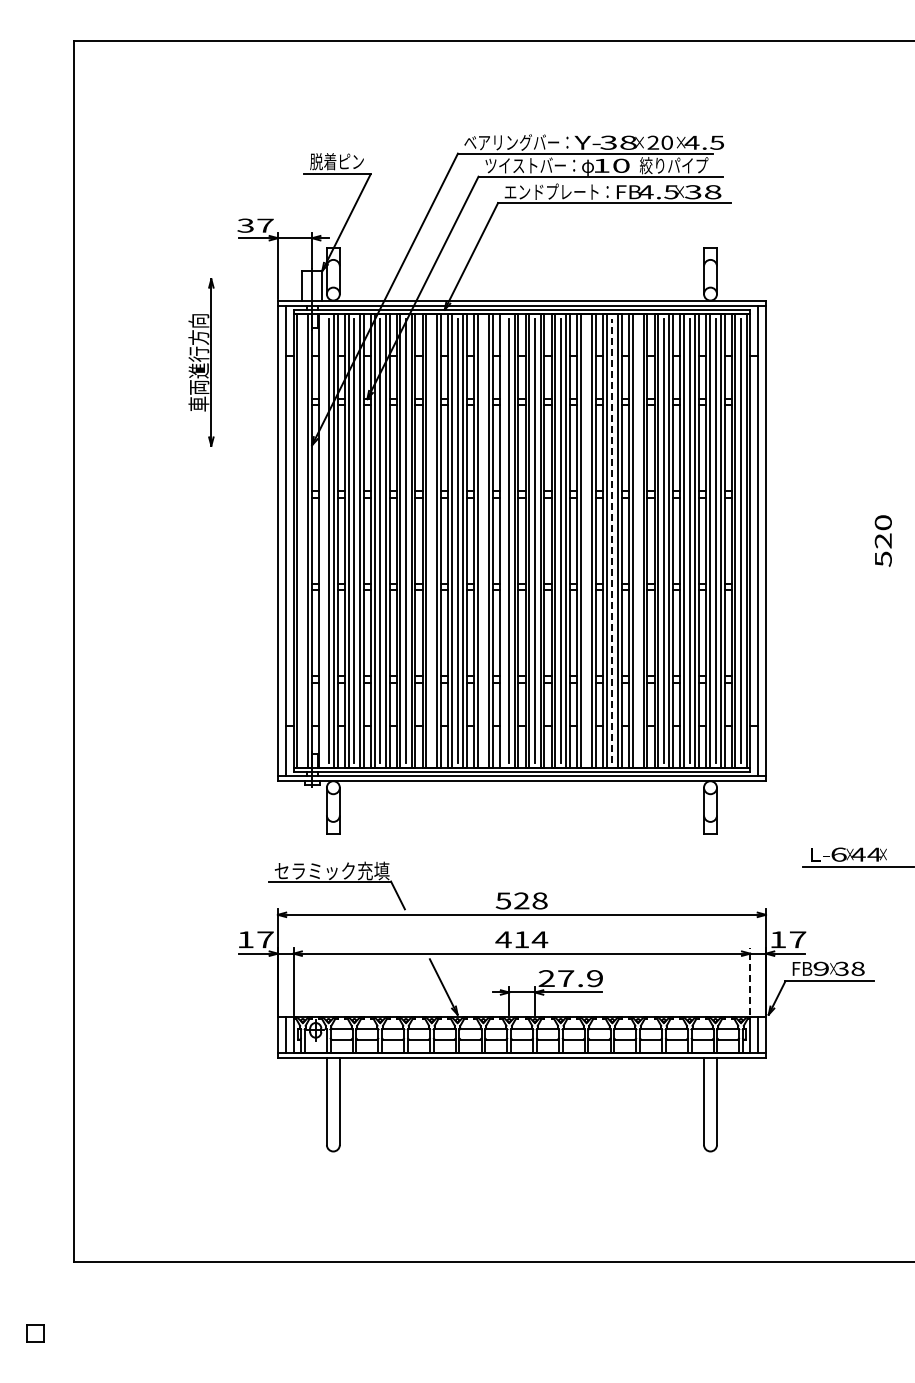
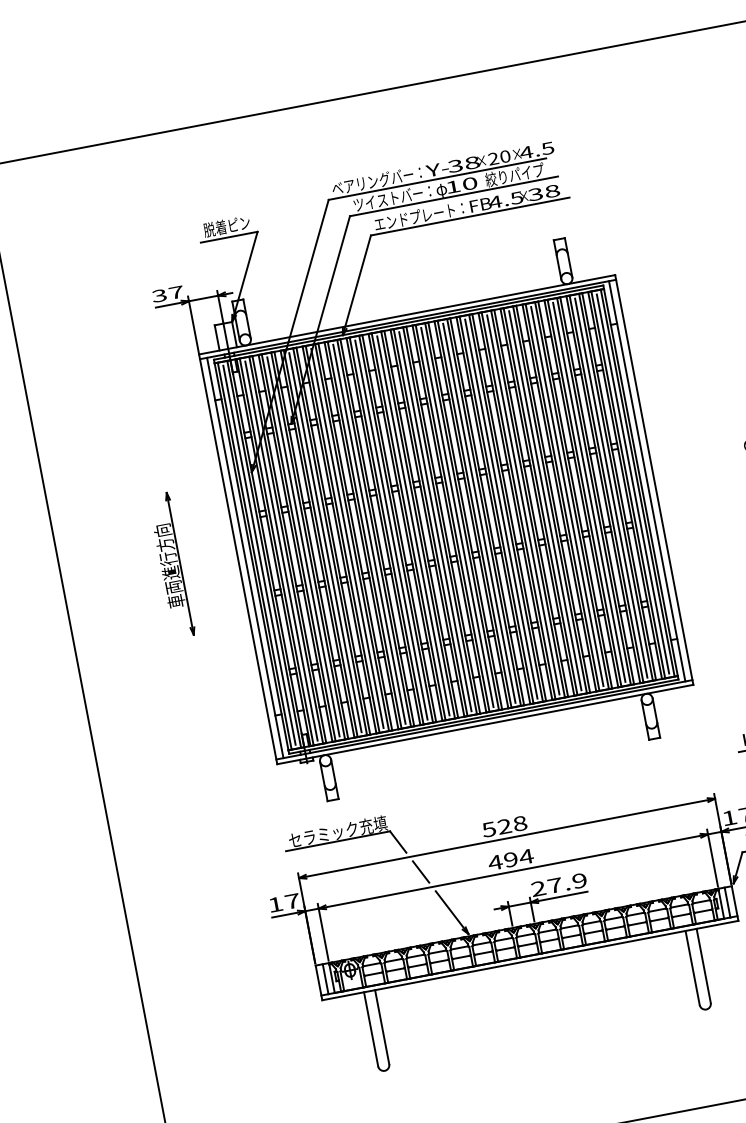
part: (201, 362) -> (171, 565), moved
line: (302, 540) -> (259, 554), added
line: (323, 540) -> (276, 551), added
line: (431, 540) -> (369, 534), added
line: (483, 540) -> (413, 525), added
line: (503, 540) -> (430, 522), added
line: (586, 540) -> (501, 508), added
line: (612, 540) -> (523, 504), dashed -> solid
line: (638, 540) -> (545, 500), added
line: (417, 934) -> (421, 872), added
text: (521, 939) -> (510, 859), 414 -> 494
line: (750, 980) -> (712, 857), dashed -> solid

